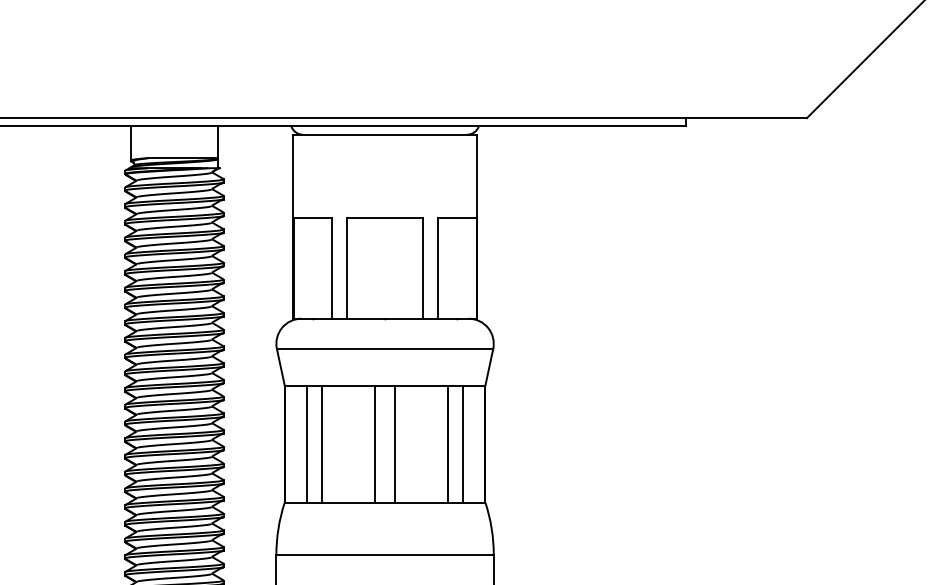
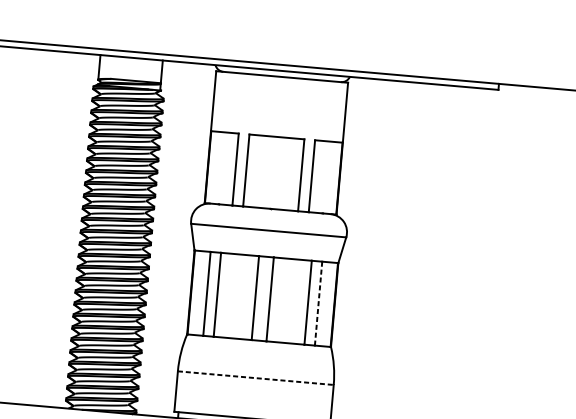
line: (462, 444) -> (318, 303), solid -> dashed
line: (385, 554) -> (256, 377), solid -> dashed

